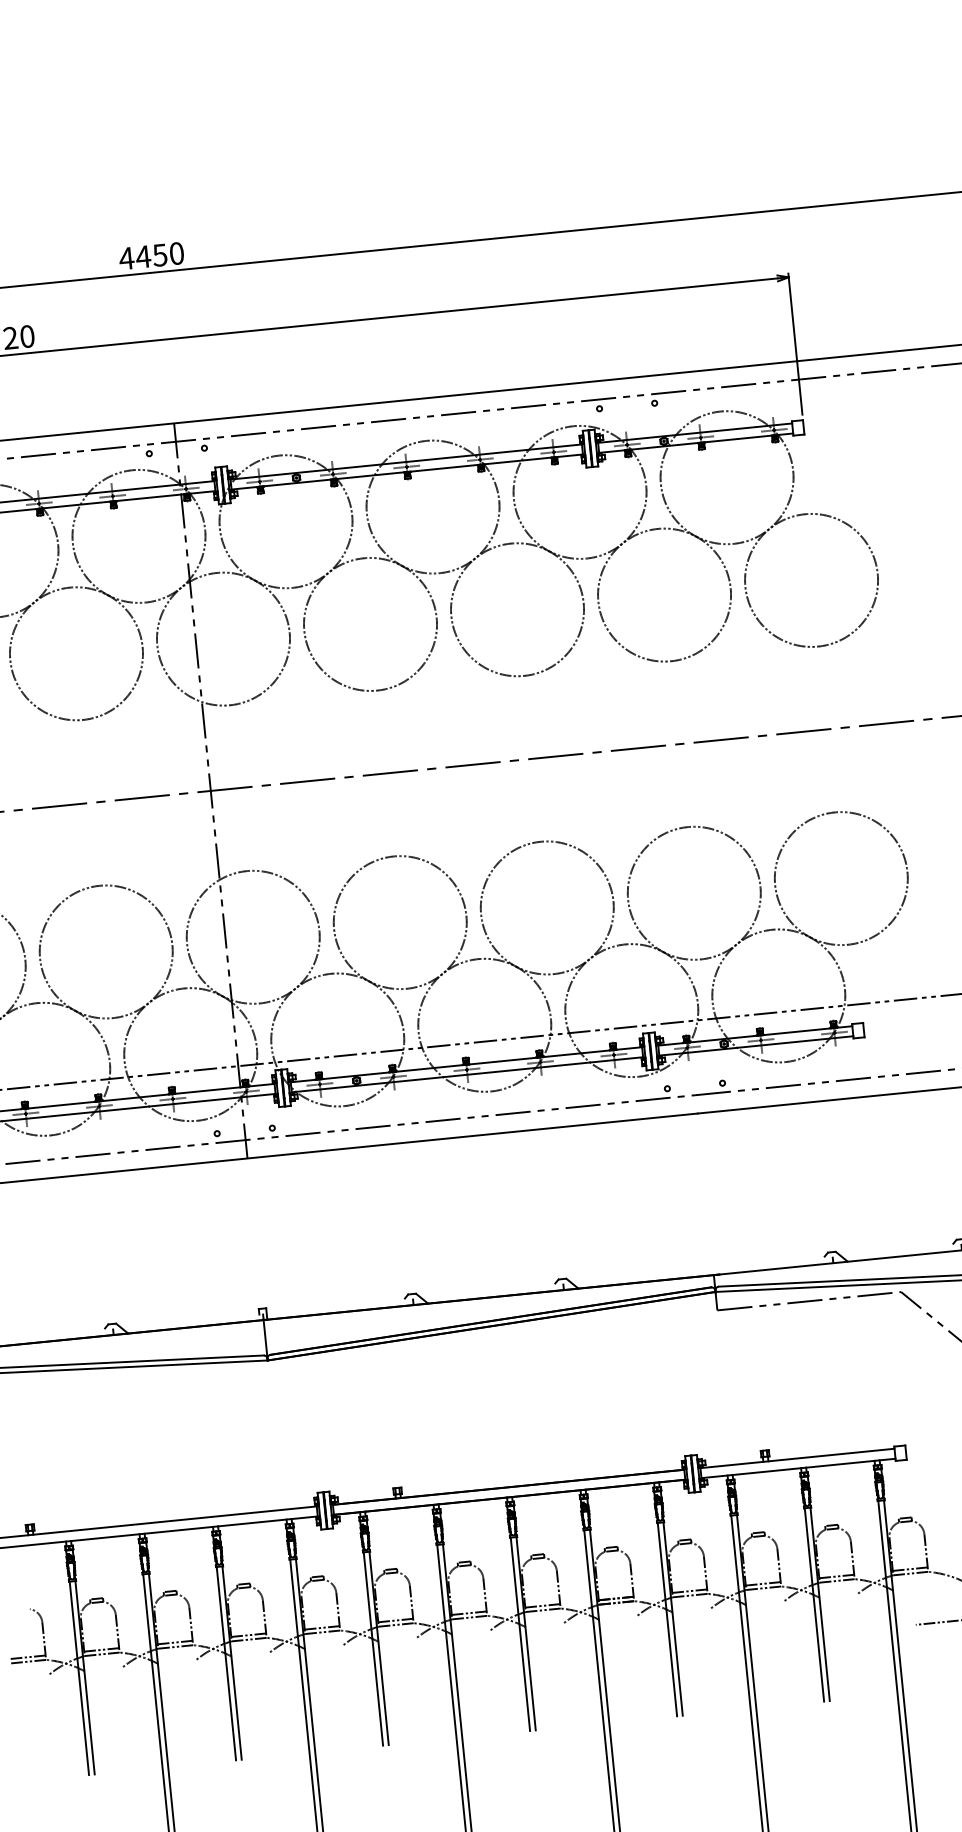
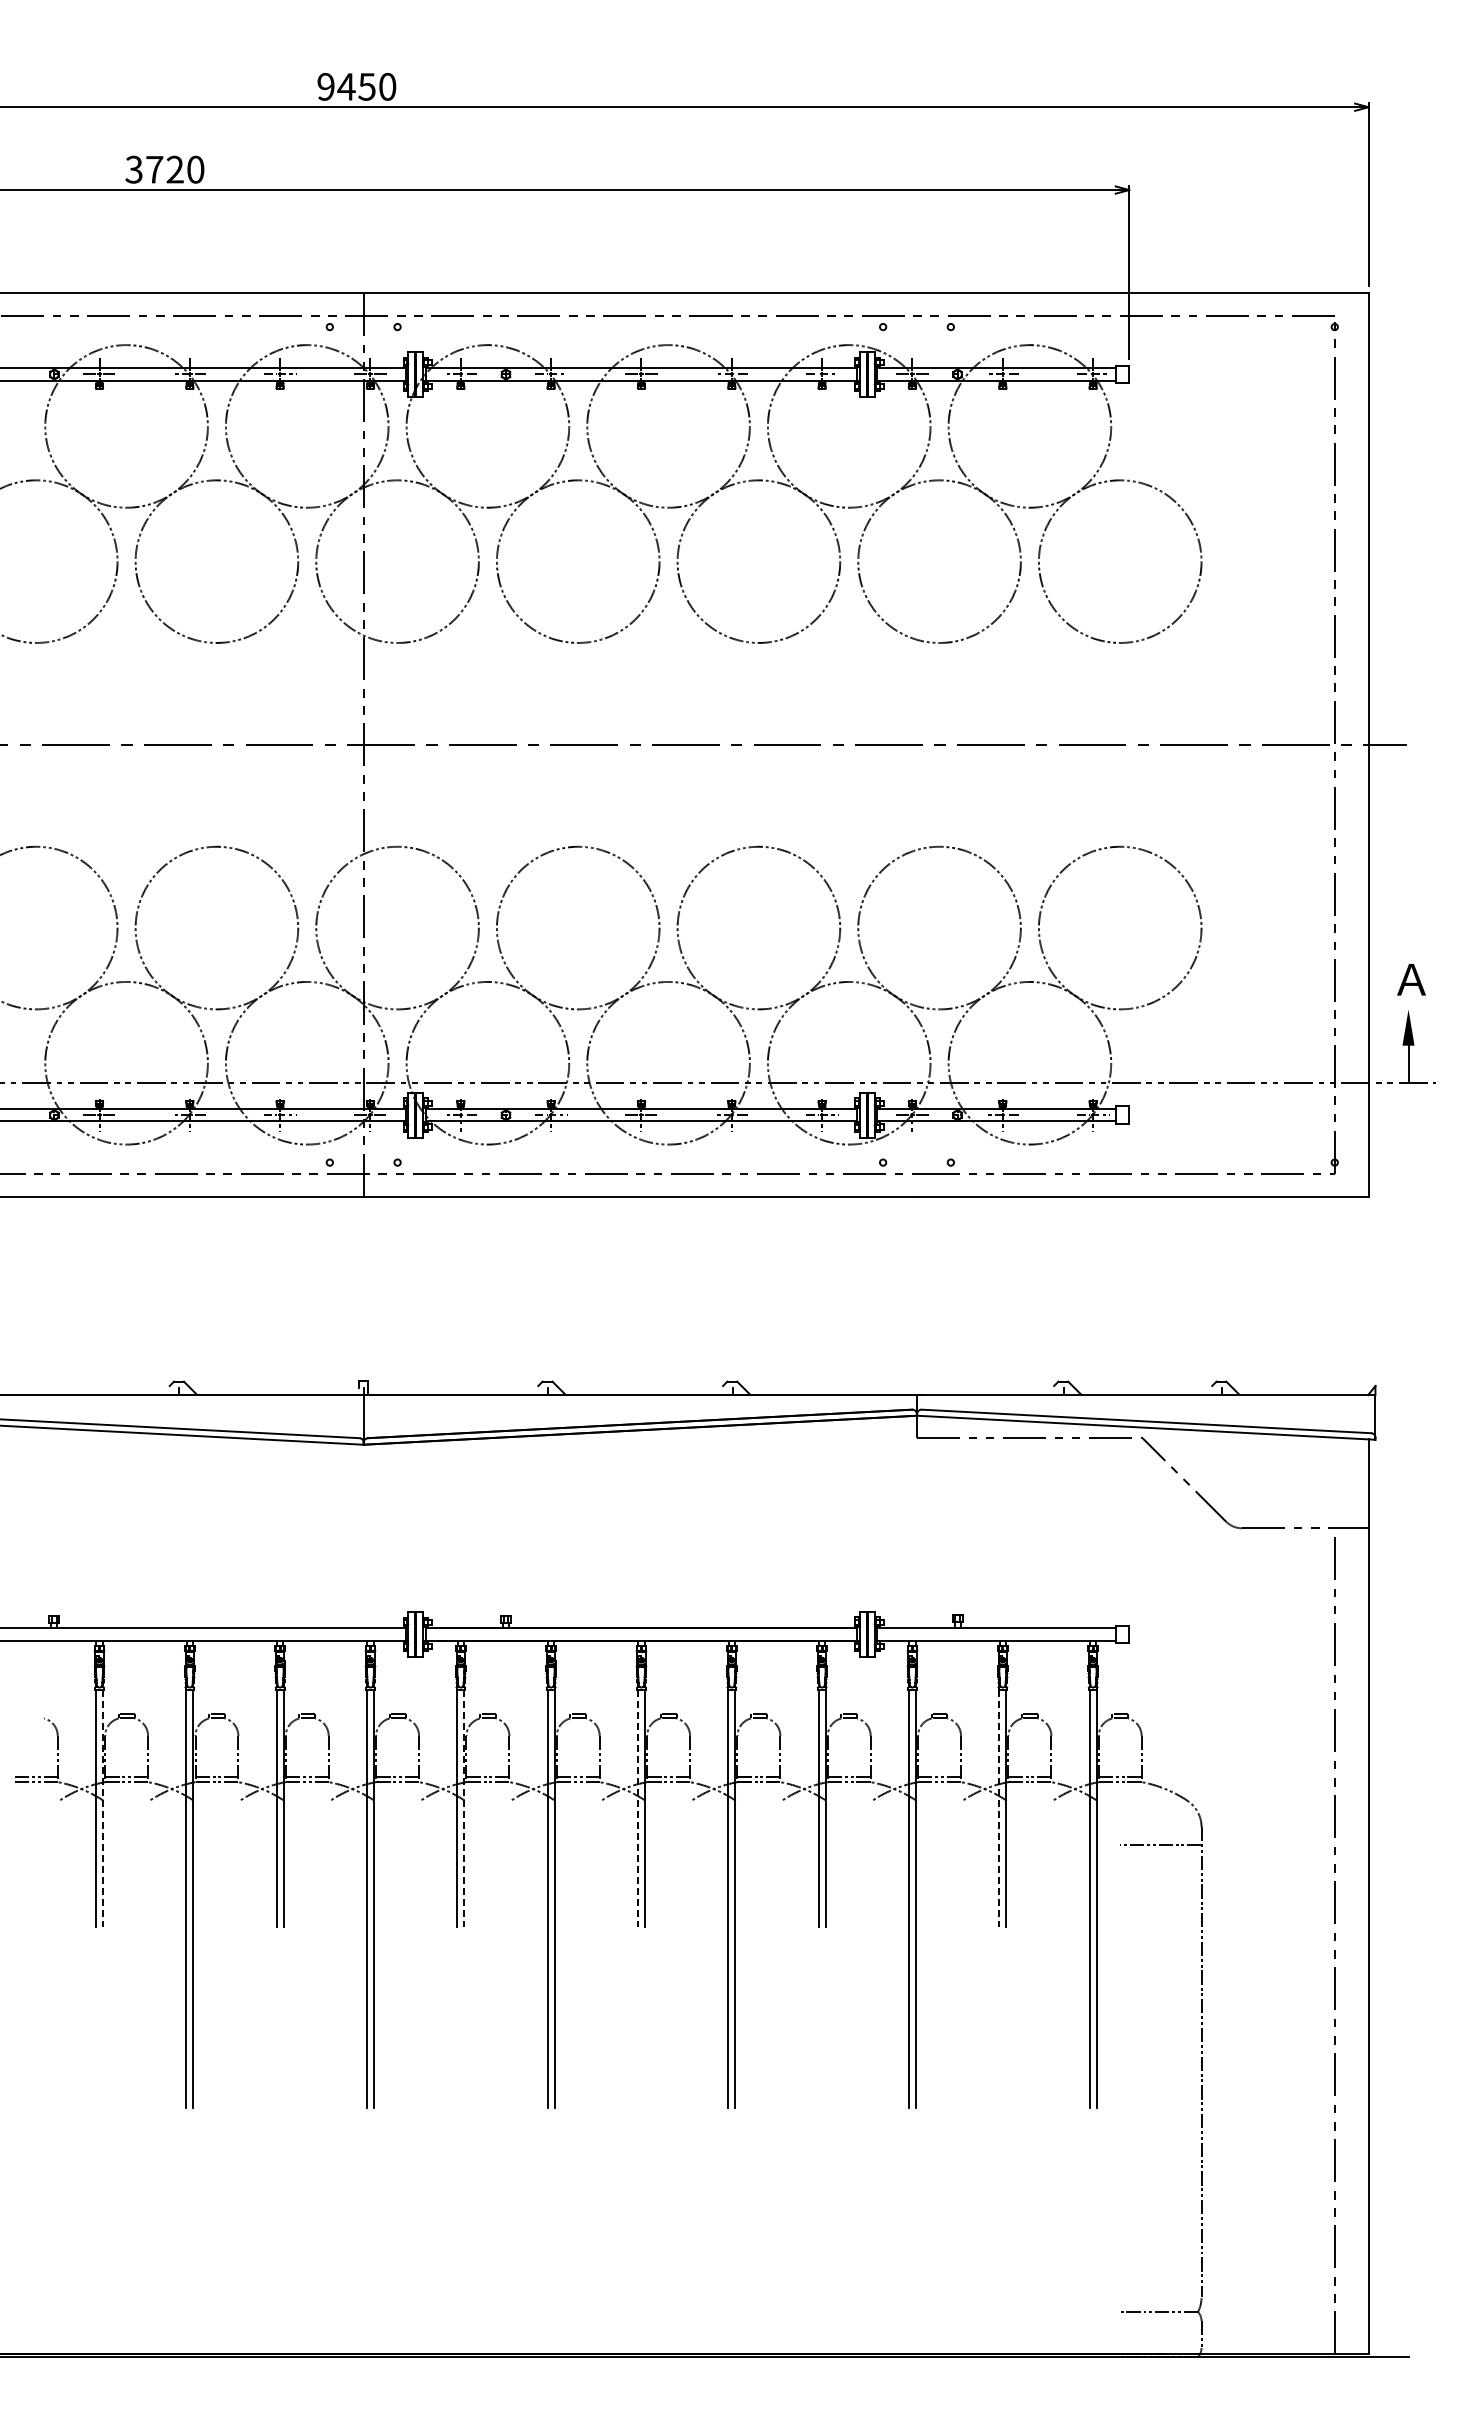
text: (126, 258) -> (325, 86), 4450 -> 9450
line: (814, 1604) -> (999, 1808), solid -> dashed
line: (520, 1634) -> (638, 1808), solid -> dashed
line: (379, 1648) -> (464, 1808), solid -> dashed
line: (85, 1677) -> (103, 1808), solid -> dashed

